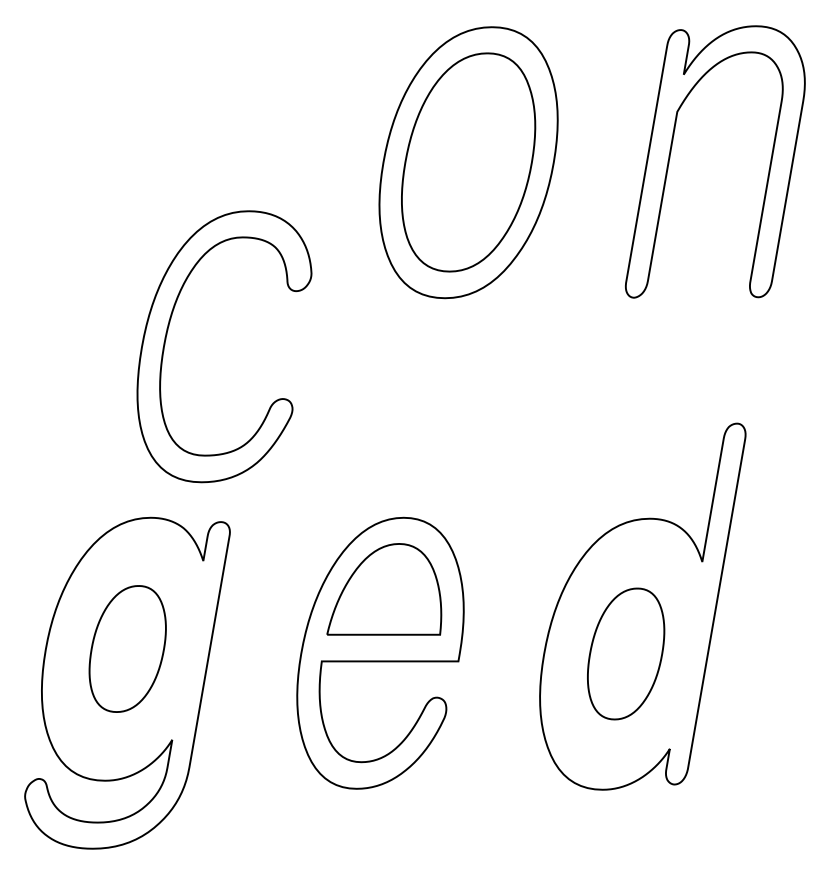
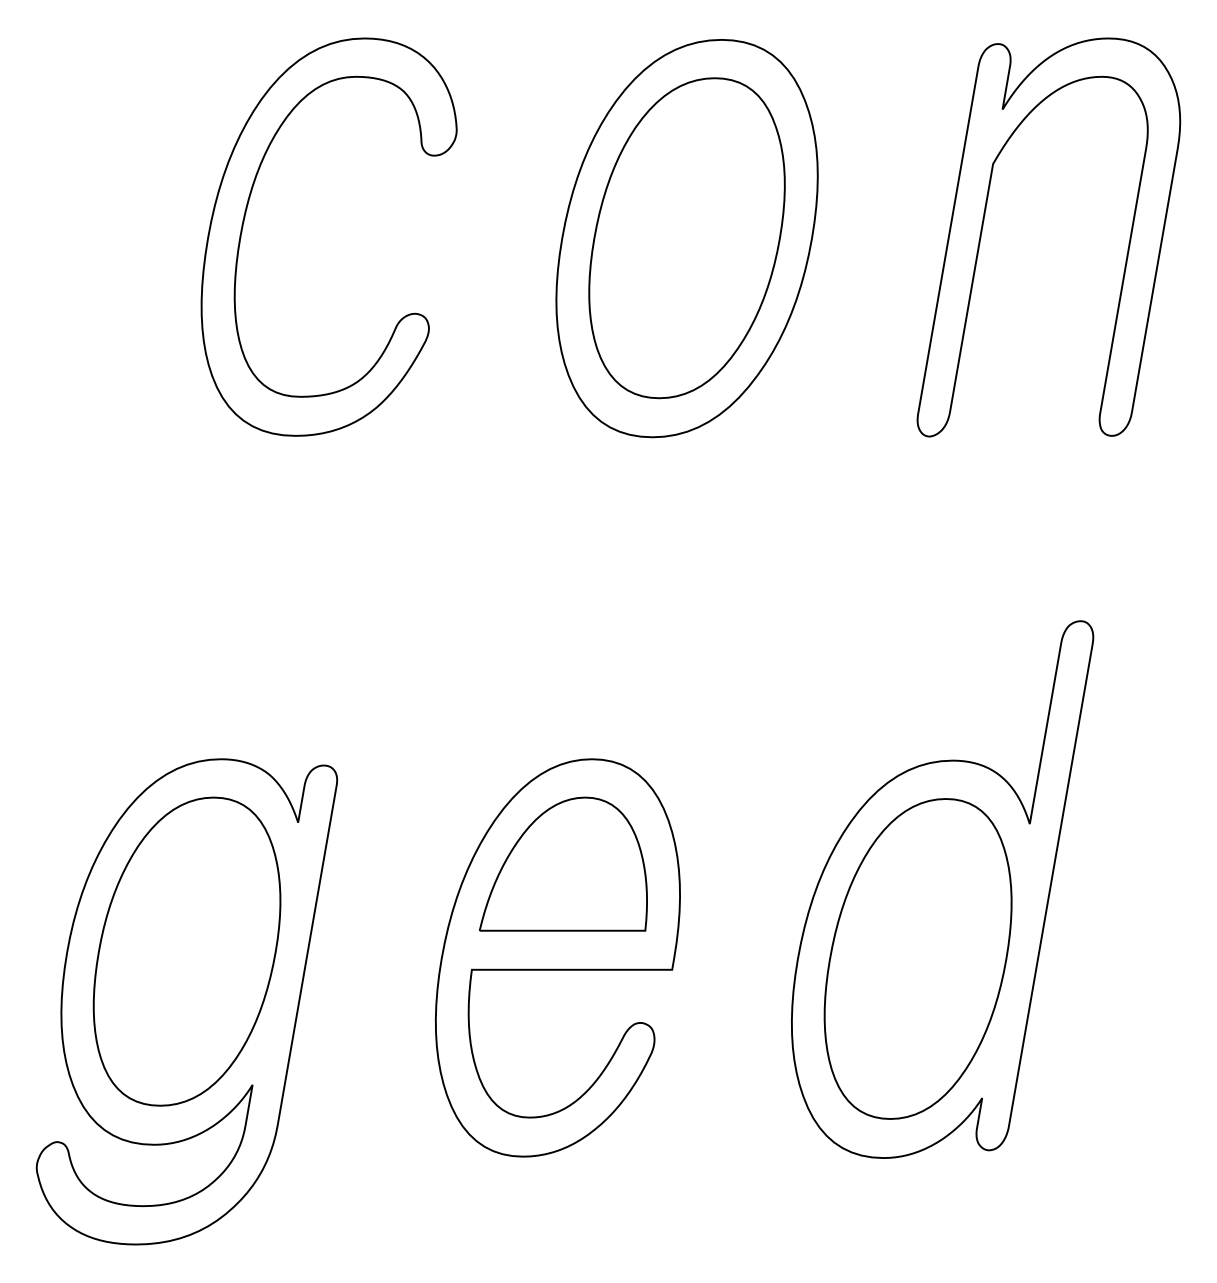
part: (167, 335) -> (245, 220), moved
part: (127, 648) -> (186, 950), size x1.67
part: (625, 653) -> (917, 958), size x1.67

